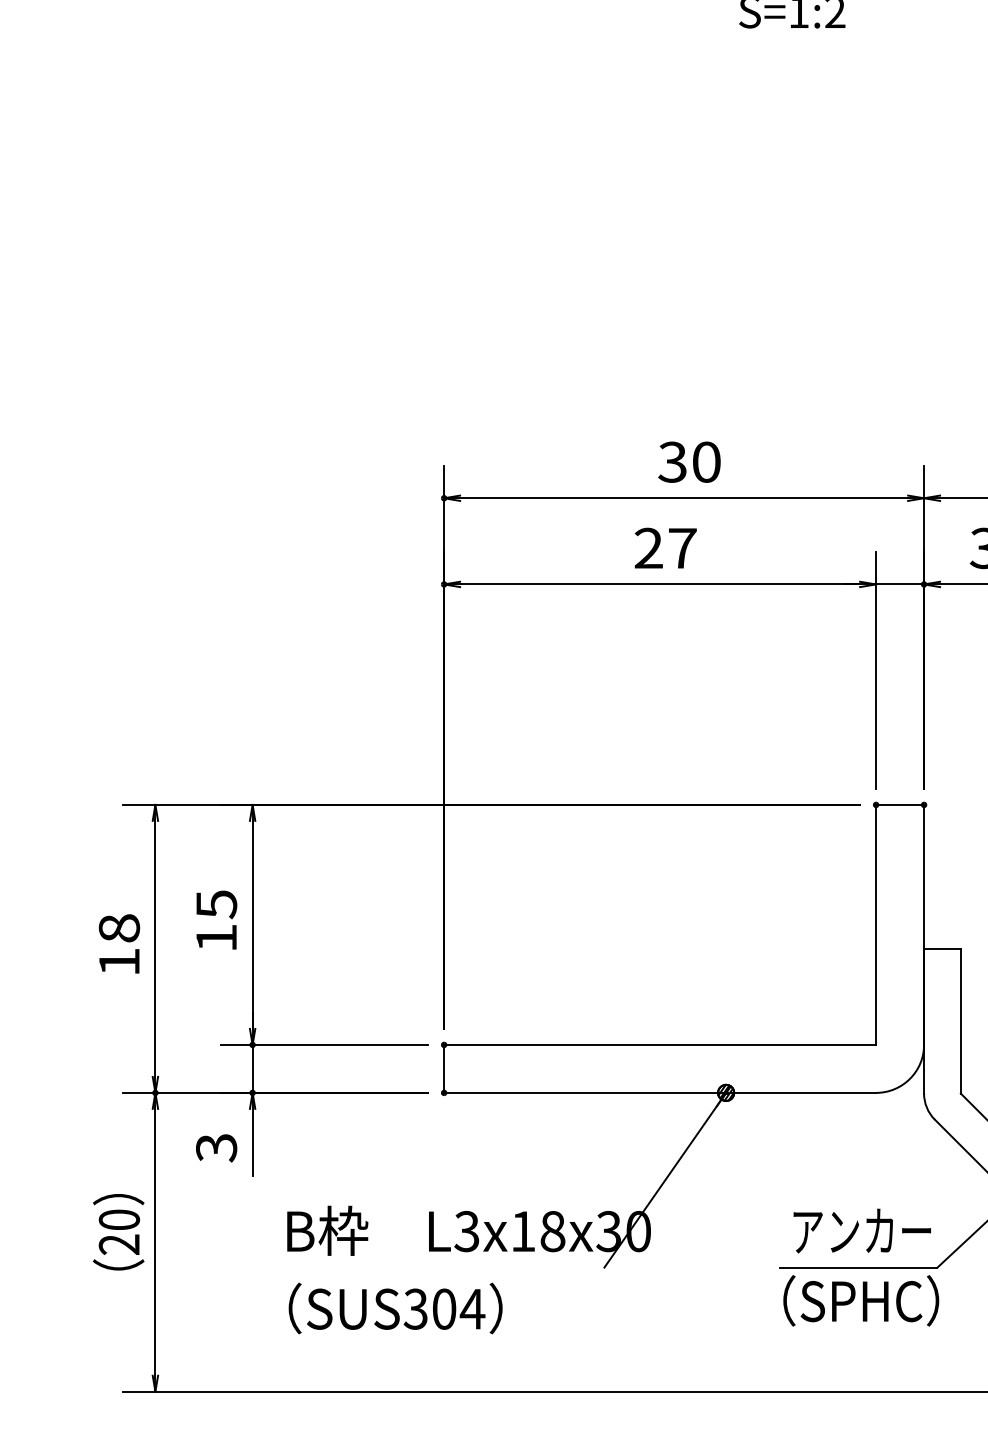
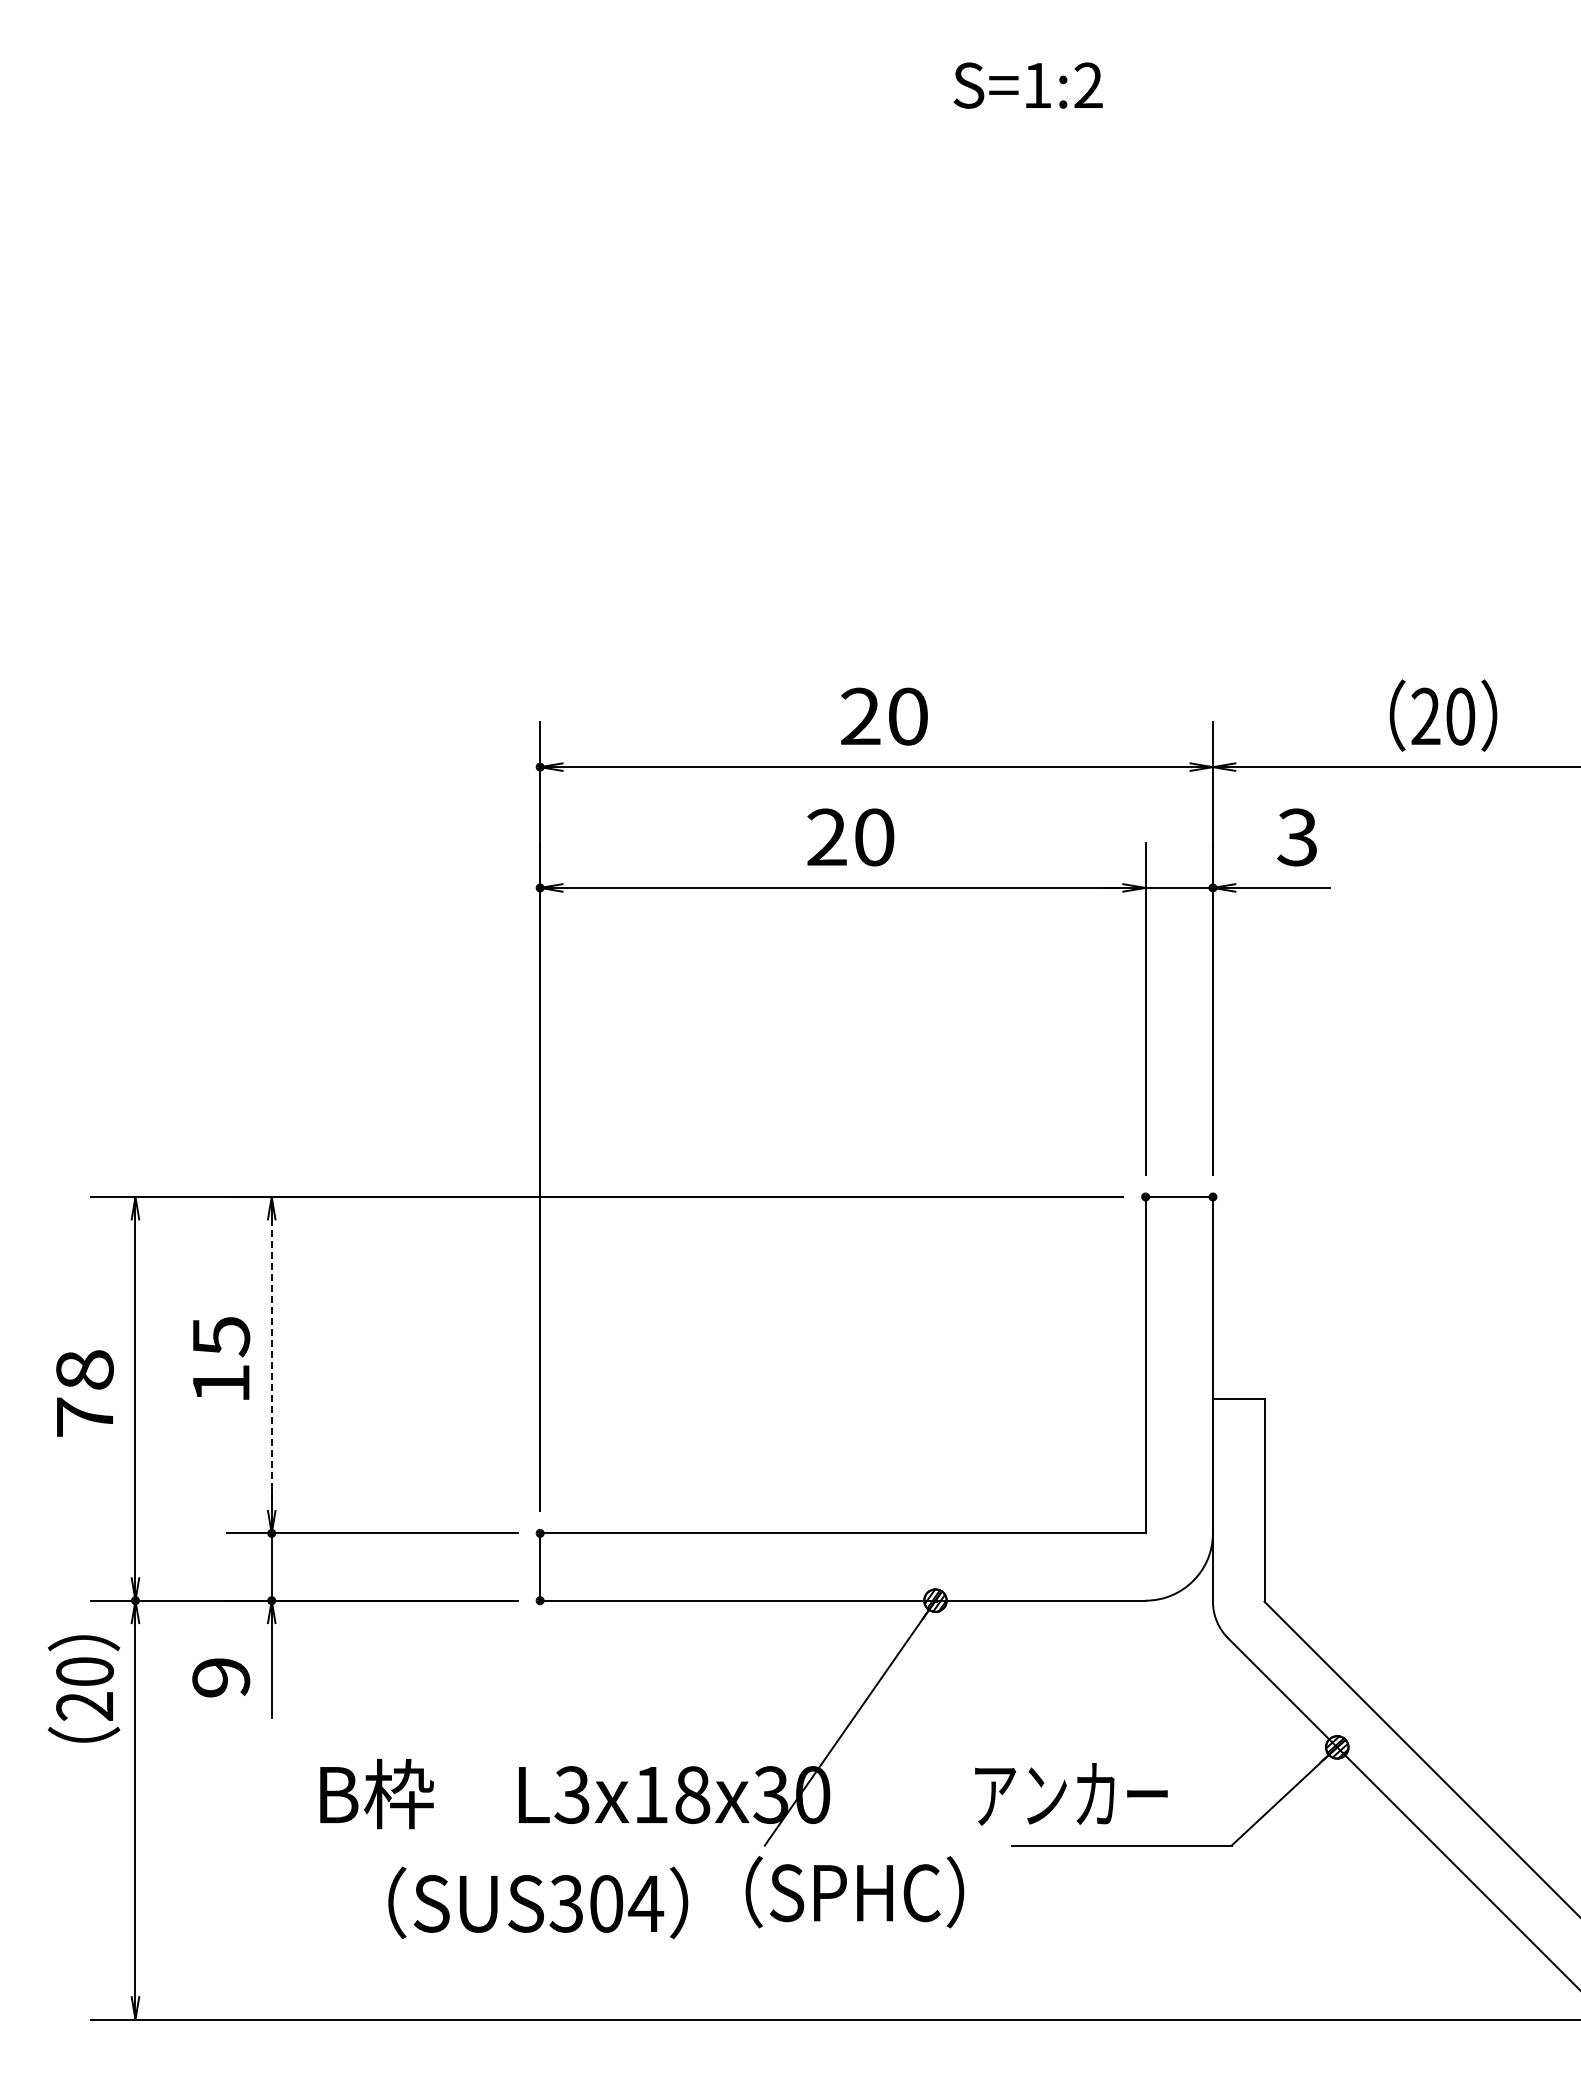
text: (672, 462) -> (860, 716), 30 -> 20
text: (682, 548) -> (874, 837), 27 -> 20
line: (252, 925) -> (271, 1365), solid -> dashed
text: (119, 961) -> (85, 1416), 18 -> 78
text: (216, 1148) -> (221, 1678), 3 -> 9
text: (118, 1231) -> (83, 1688), moved
text: (862, 1231) -> (1071, 1794), moved
text: (860, 1301) -> (854, 1892), moved
text: (395, 1308) -> (538, 1902), moved

